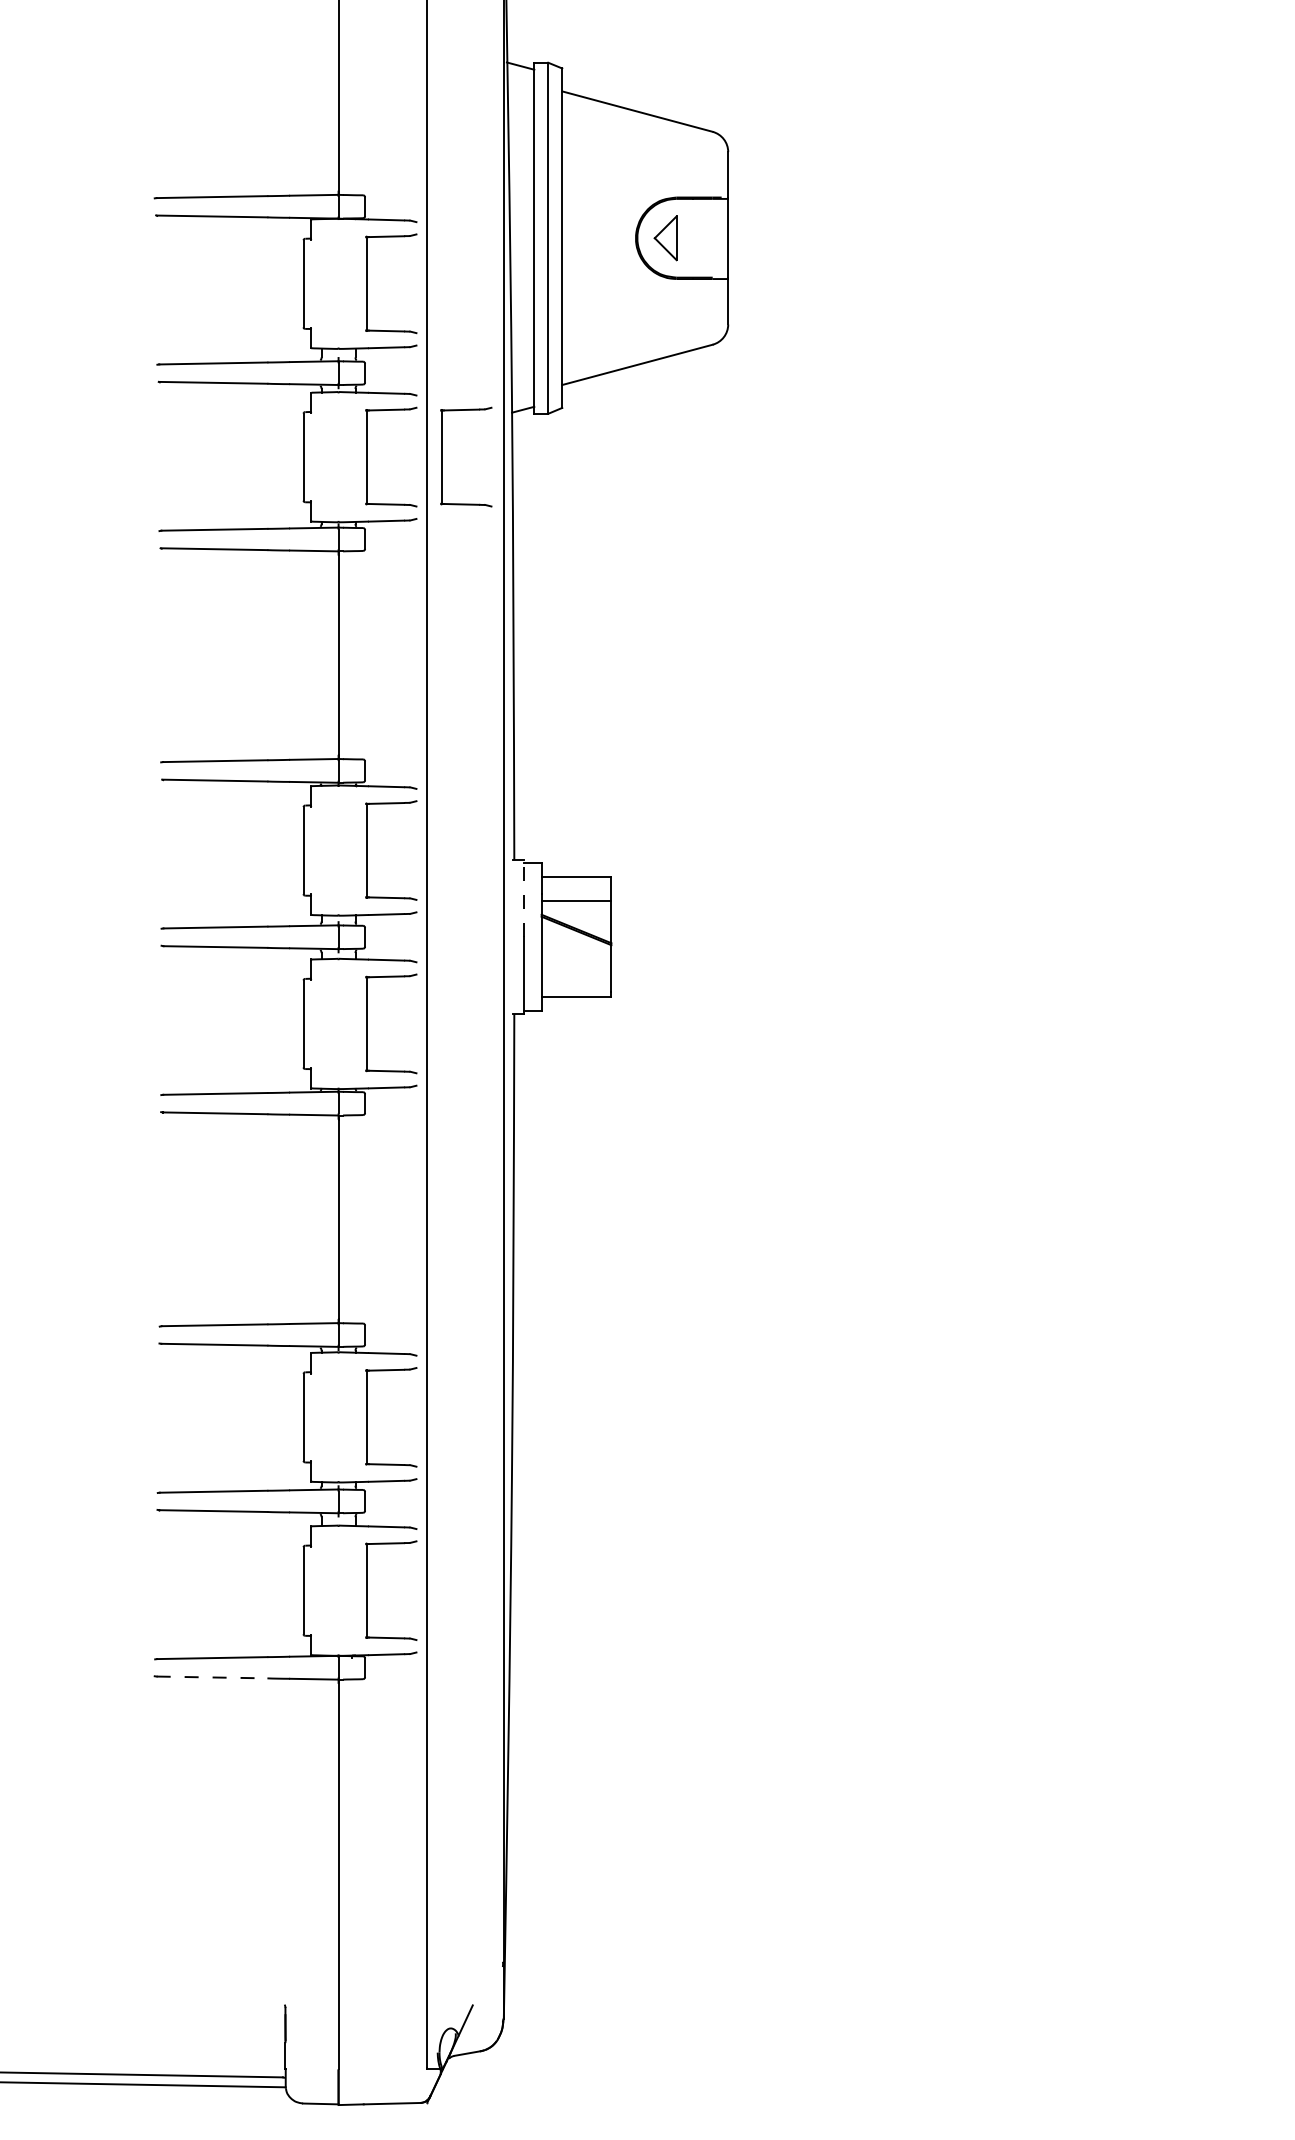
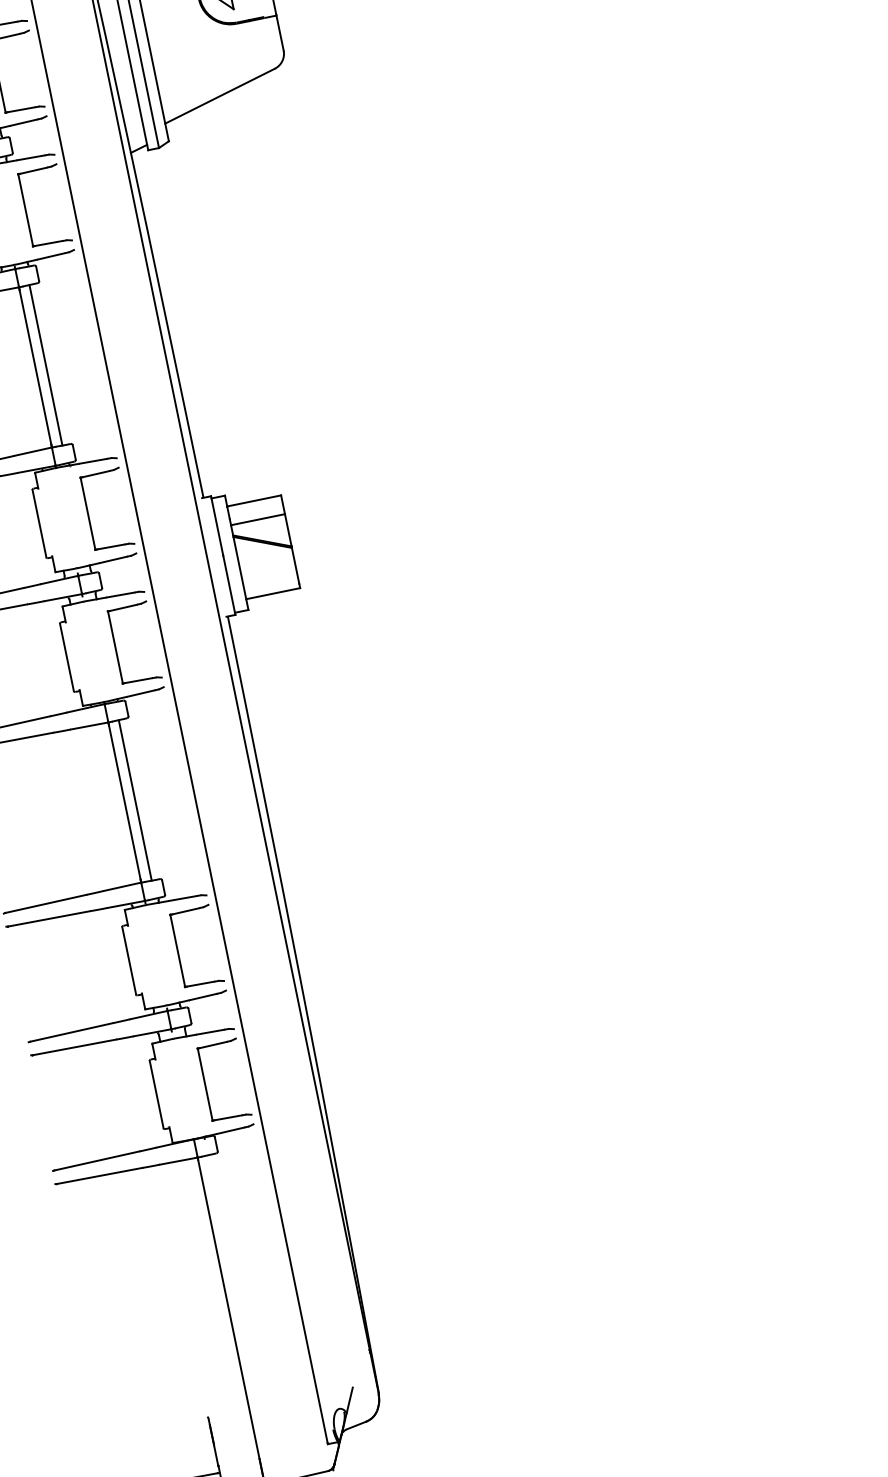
part: (442, 456) -> (84, 197), removed
line: (352, 655) -> (46, 365), added
line: (524, 898) -> (217, 525), dashed -> solid
line: (352, 1219) -> (135, 800), added
line: (212, 1677) -> (100, 1175), dashed -> solid

